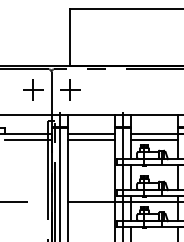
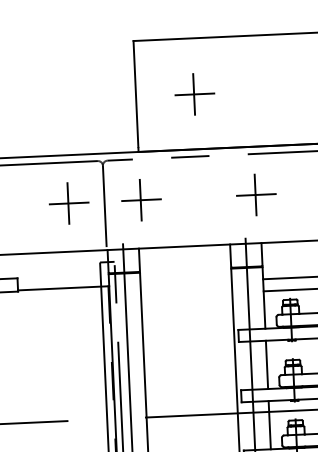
part: (100, 36) -> (195, 92), added
part: (129, 89) -> (256, 193), added
line: (91, 133) -> (186, 282), removed
line: (28, 139) -> (64, 299), removed
line: (91, 139) -> (186, 293), removed

